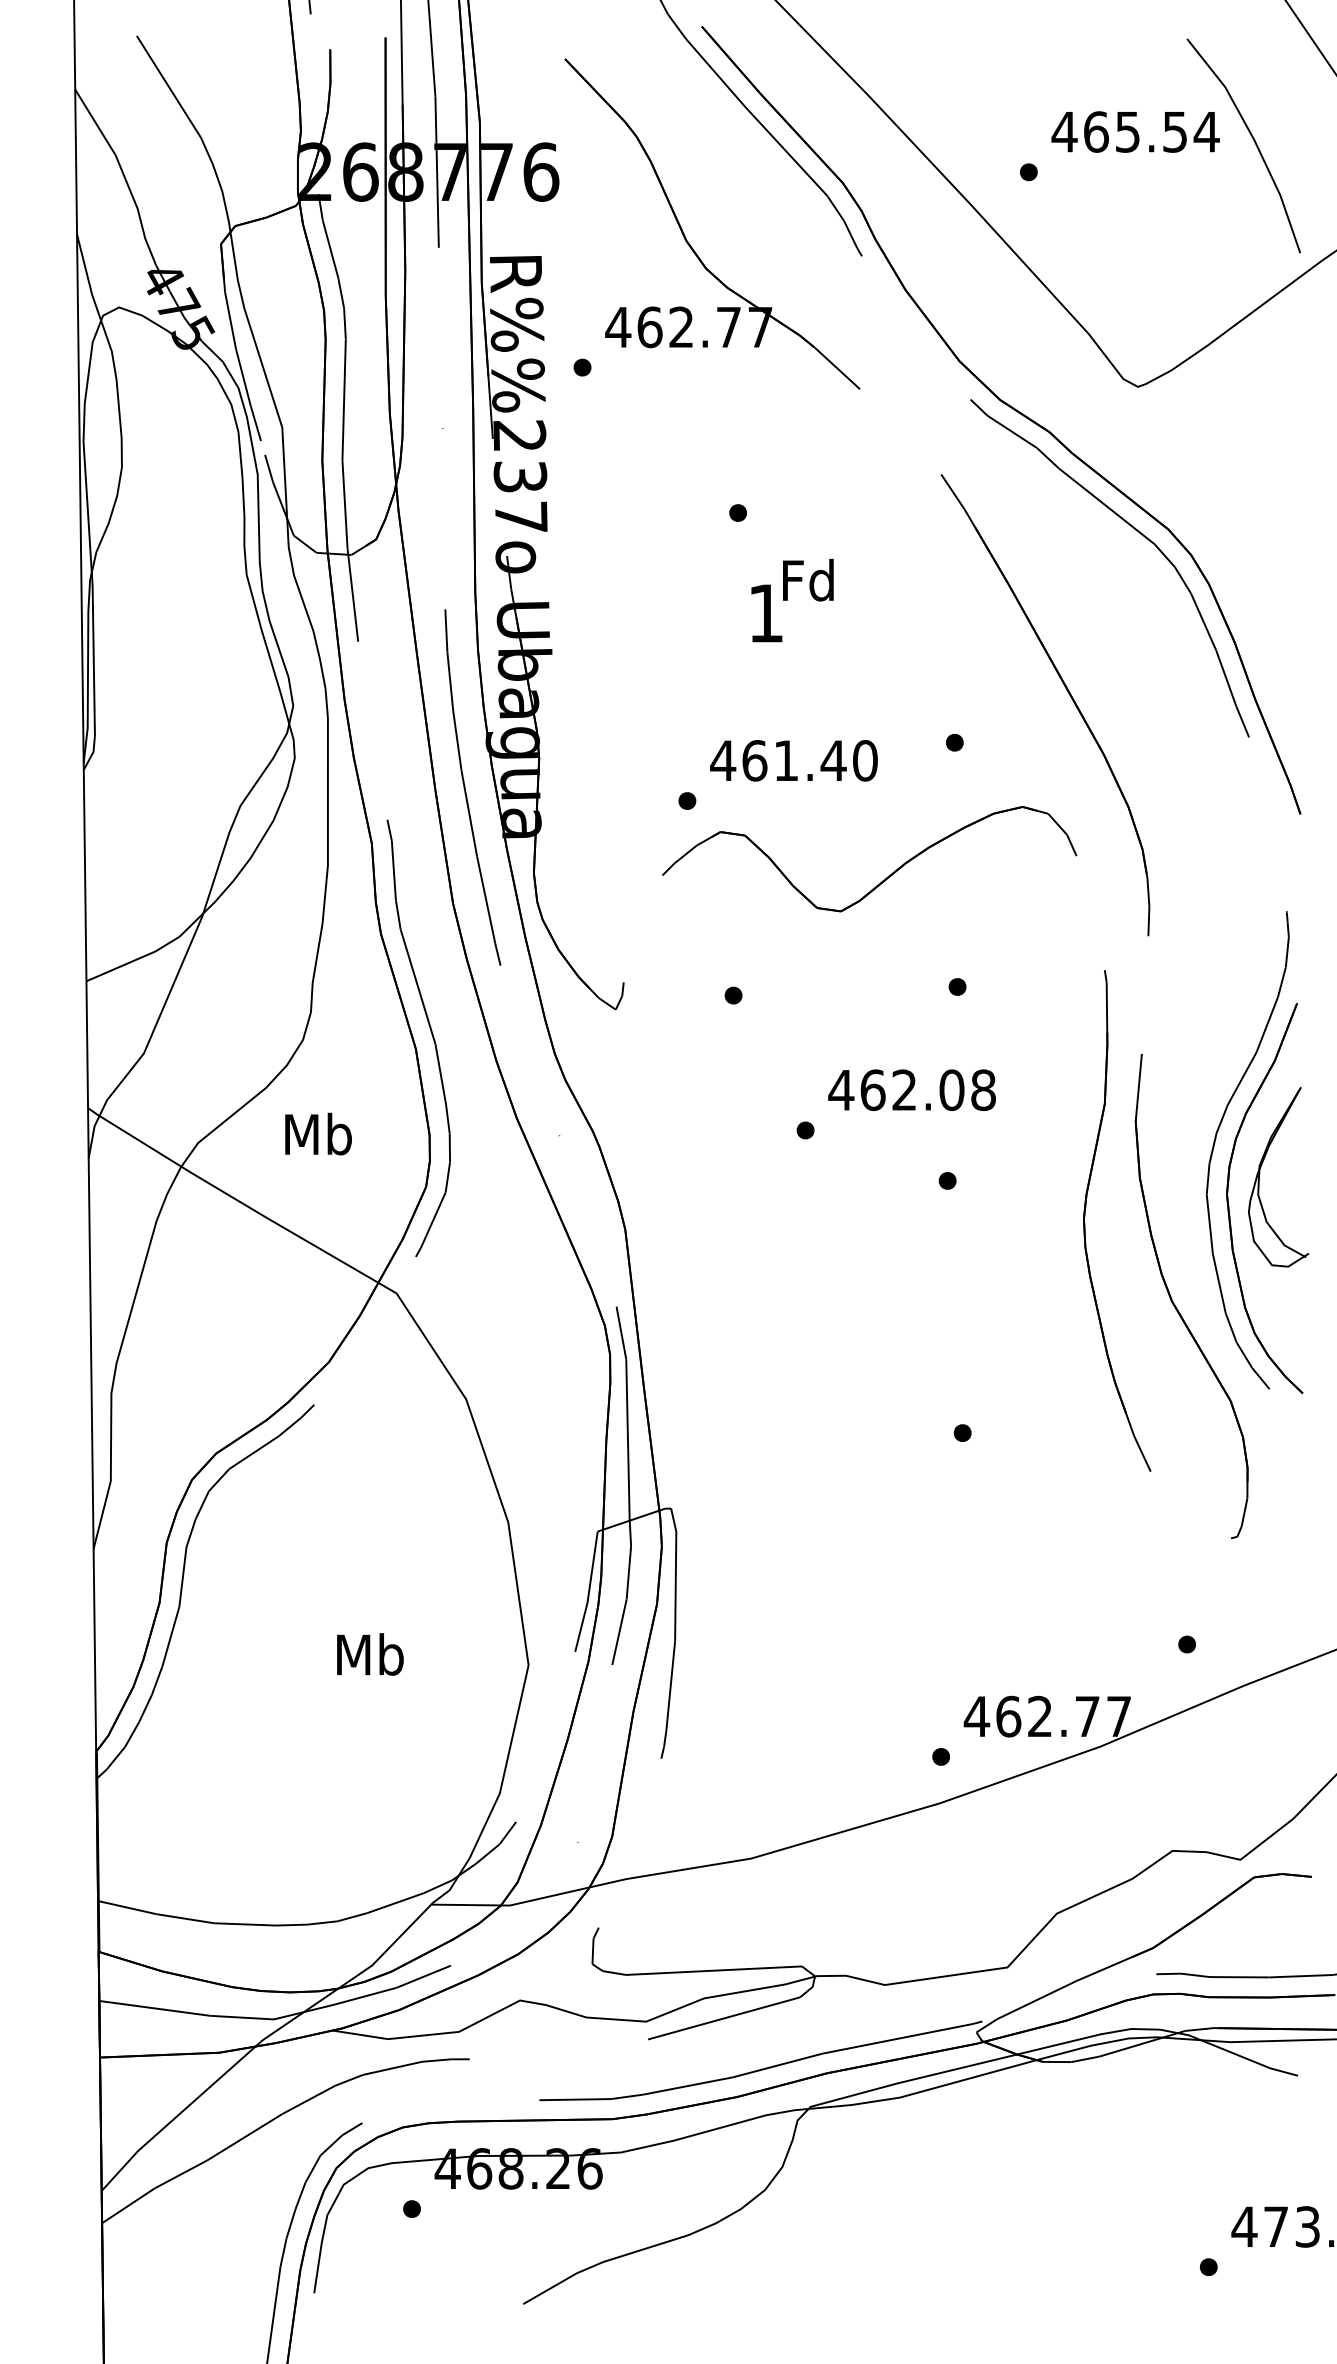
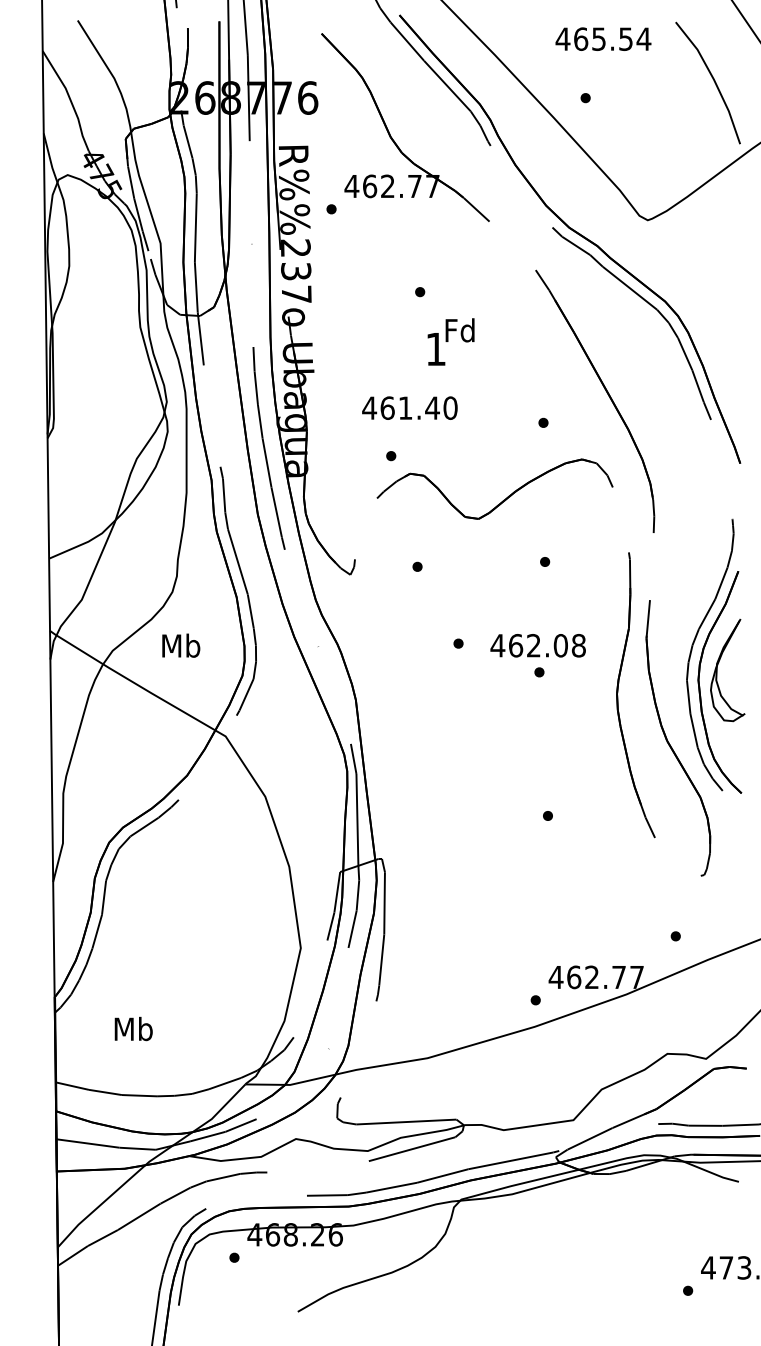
text: (1135, 130) -> (603, 38), moved
text: (793, 759) -> (409, 407), moved
text: (910, 1089) -> (537, 645), moved
text: (369, 1653) -> (133, 1028), moved

